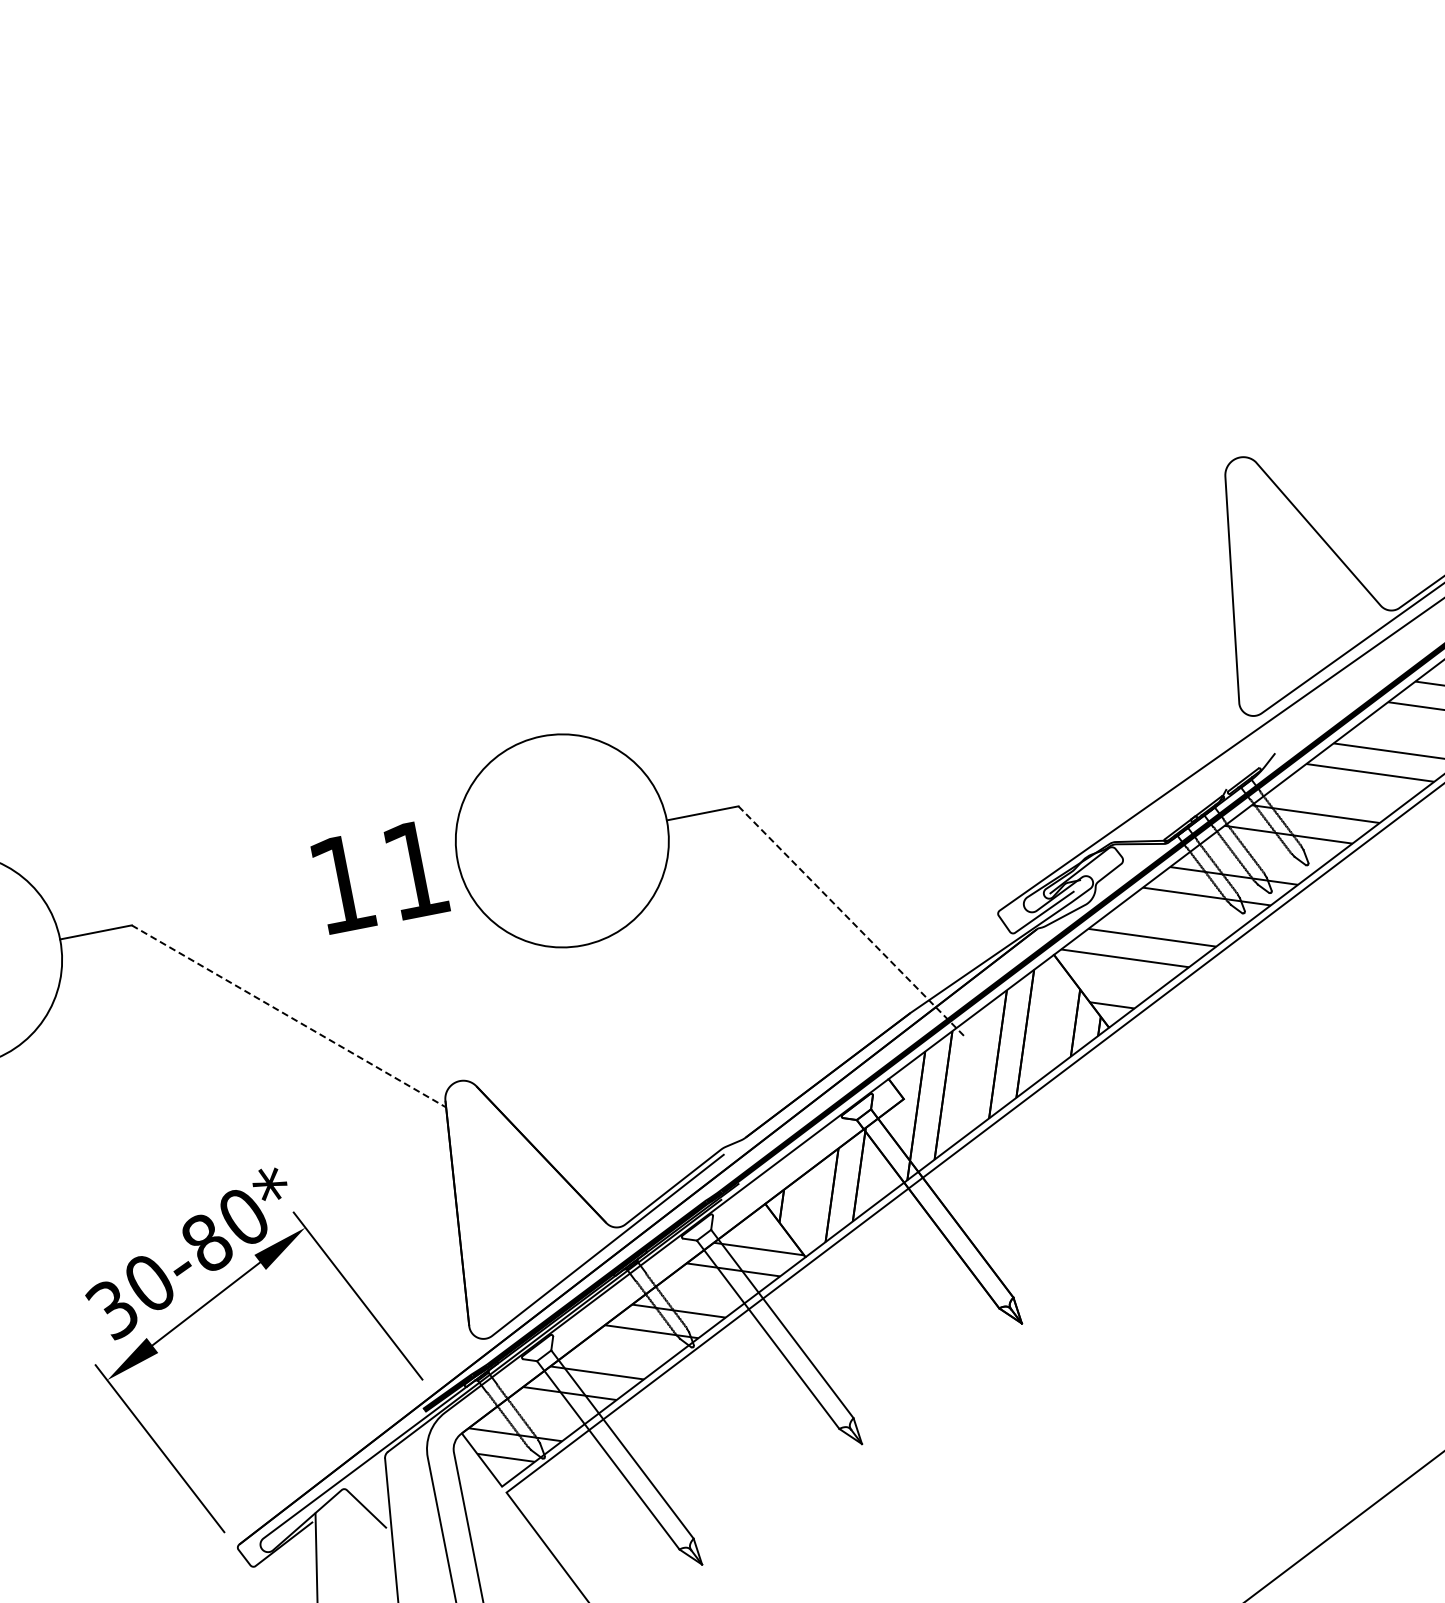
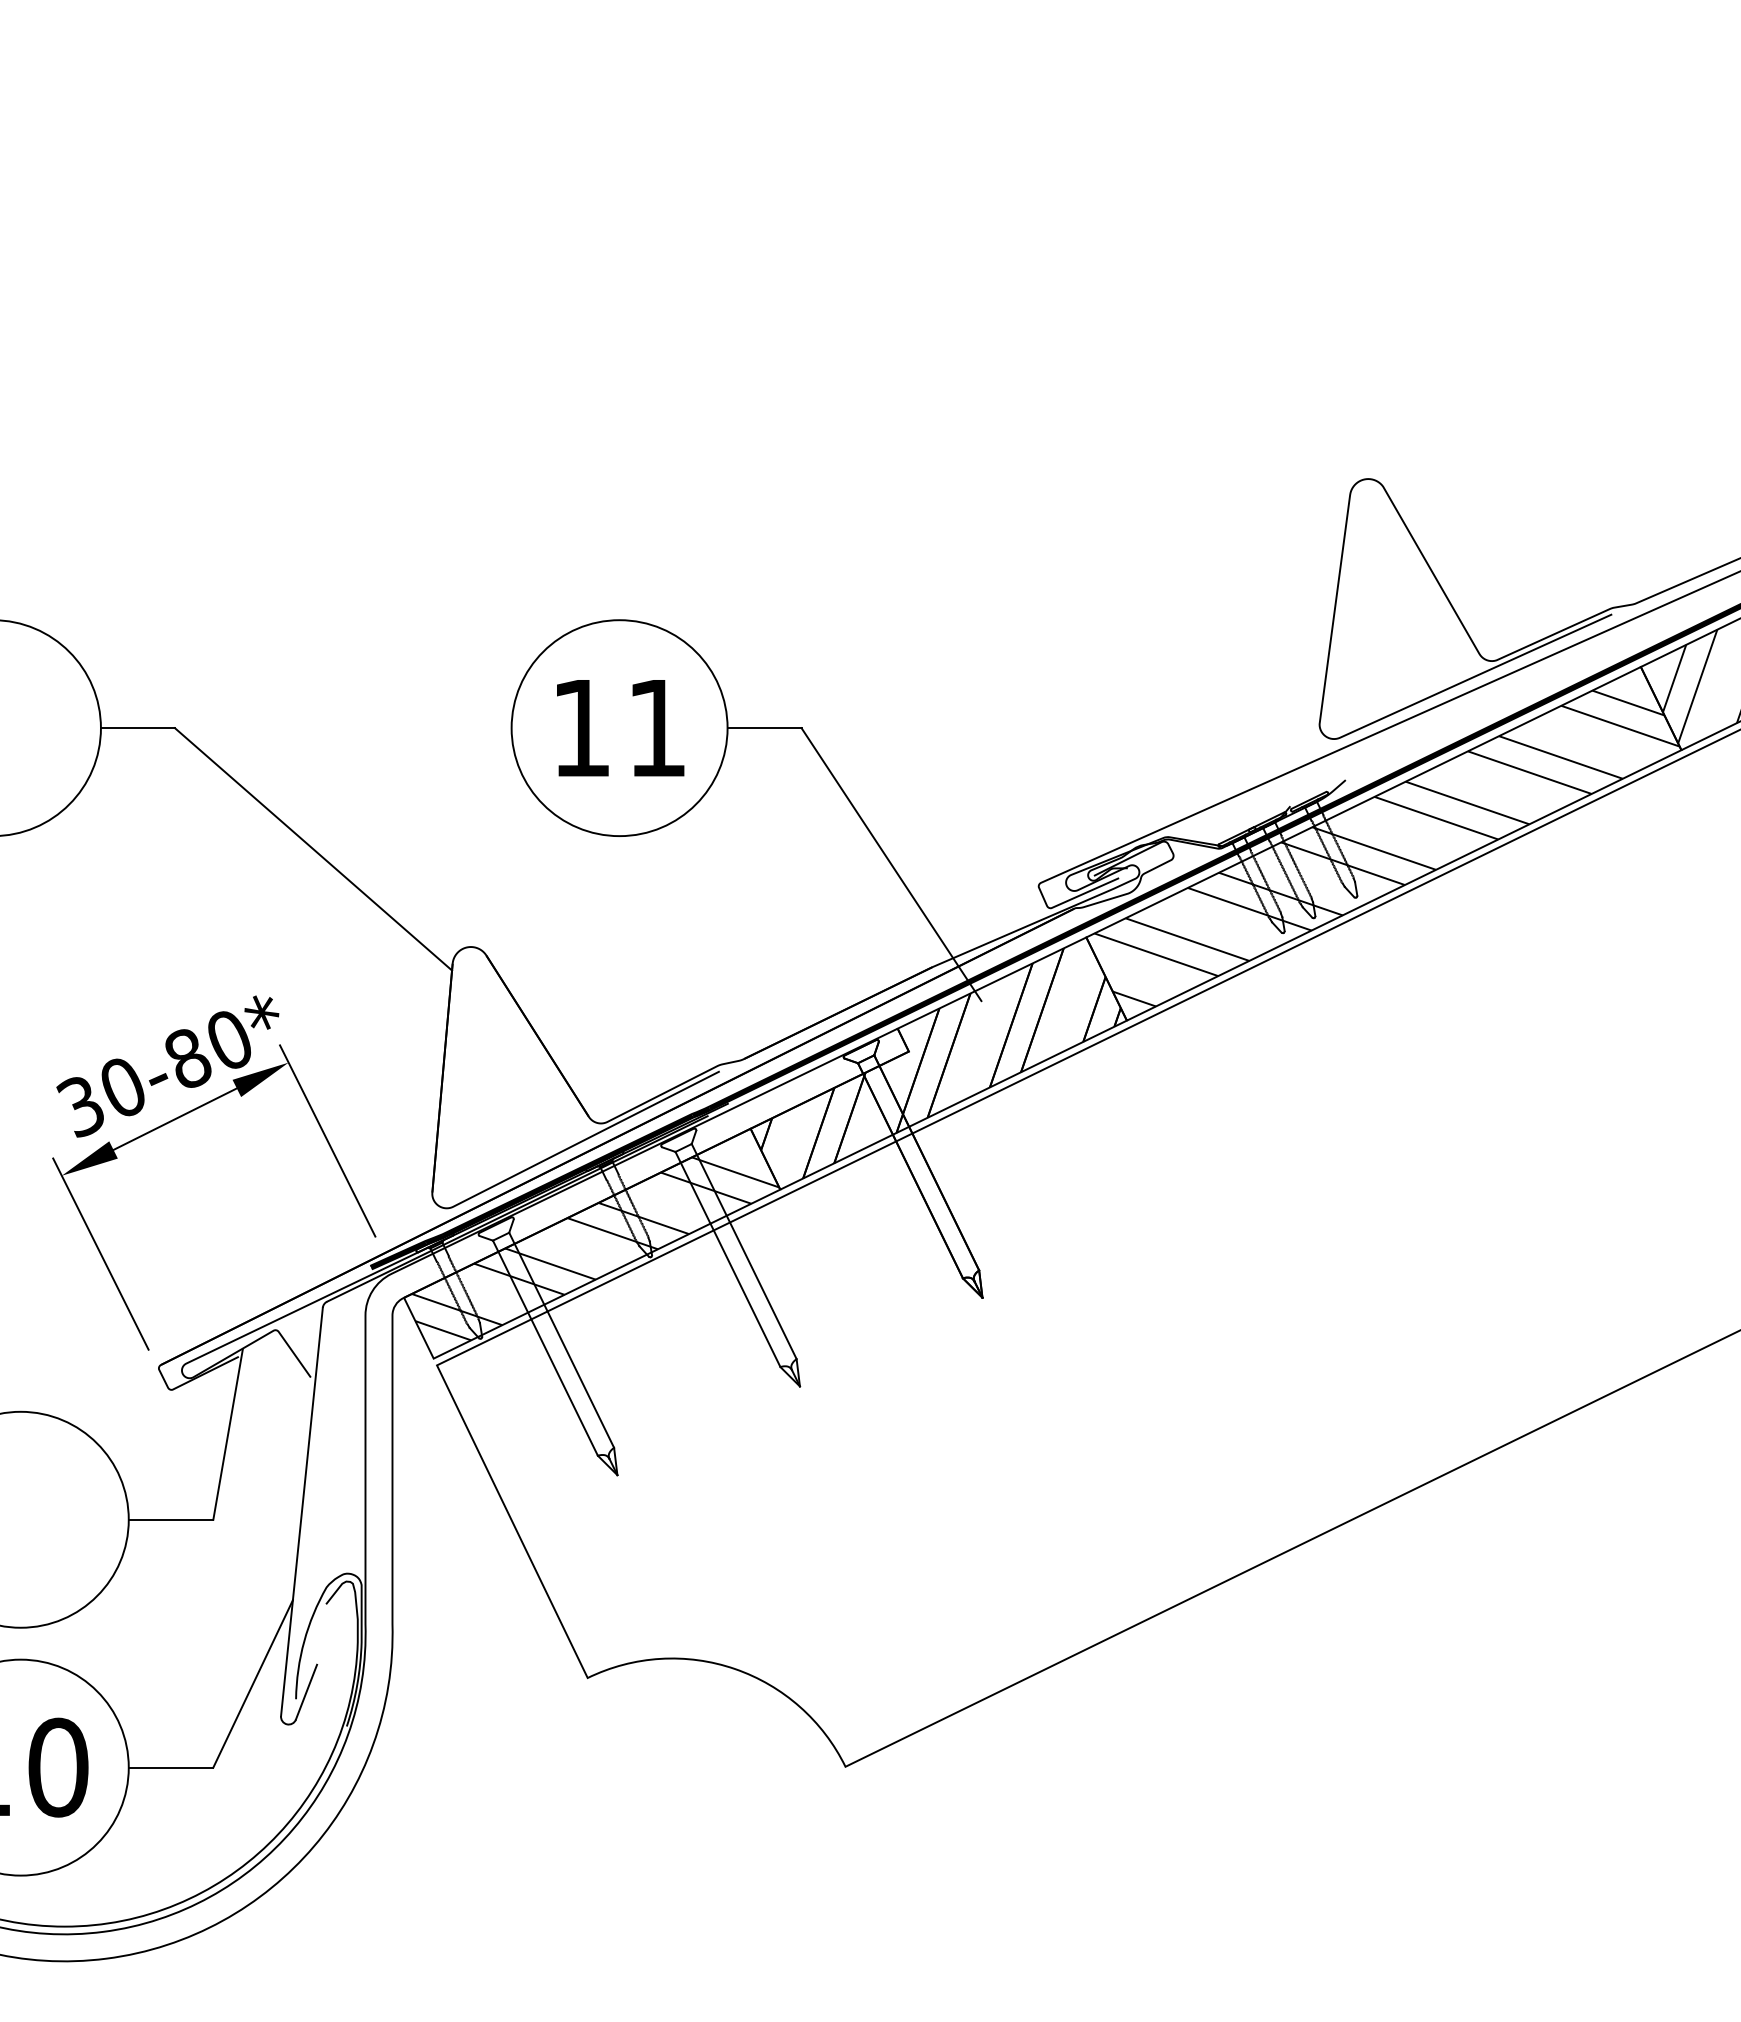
text: (380, 876) -> (620, 728), moved
line: (851, 922) -> (891, 865), dashed -> solid
line: (288, 1016) -> (313, 849), dashed -> solid

